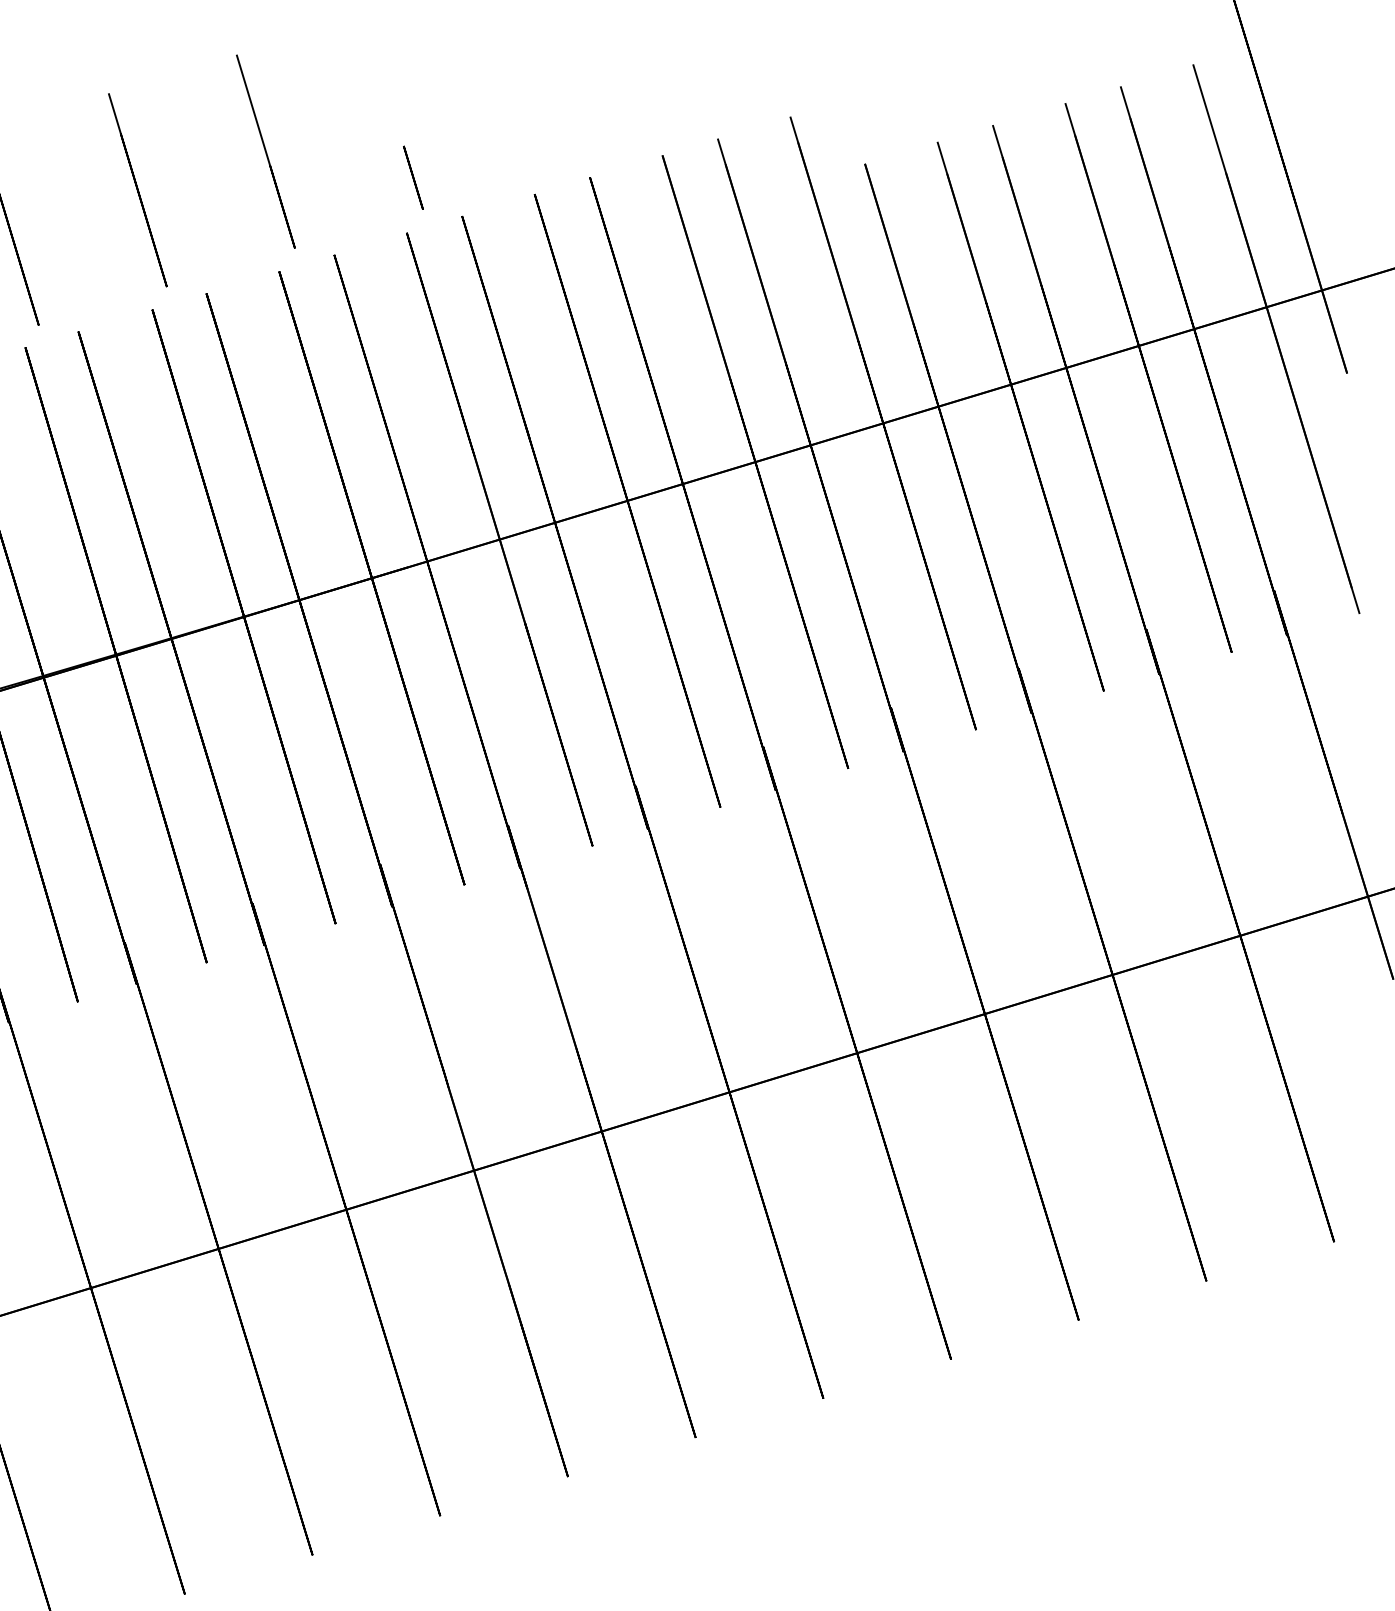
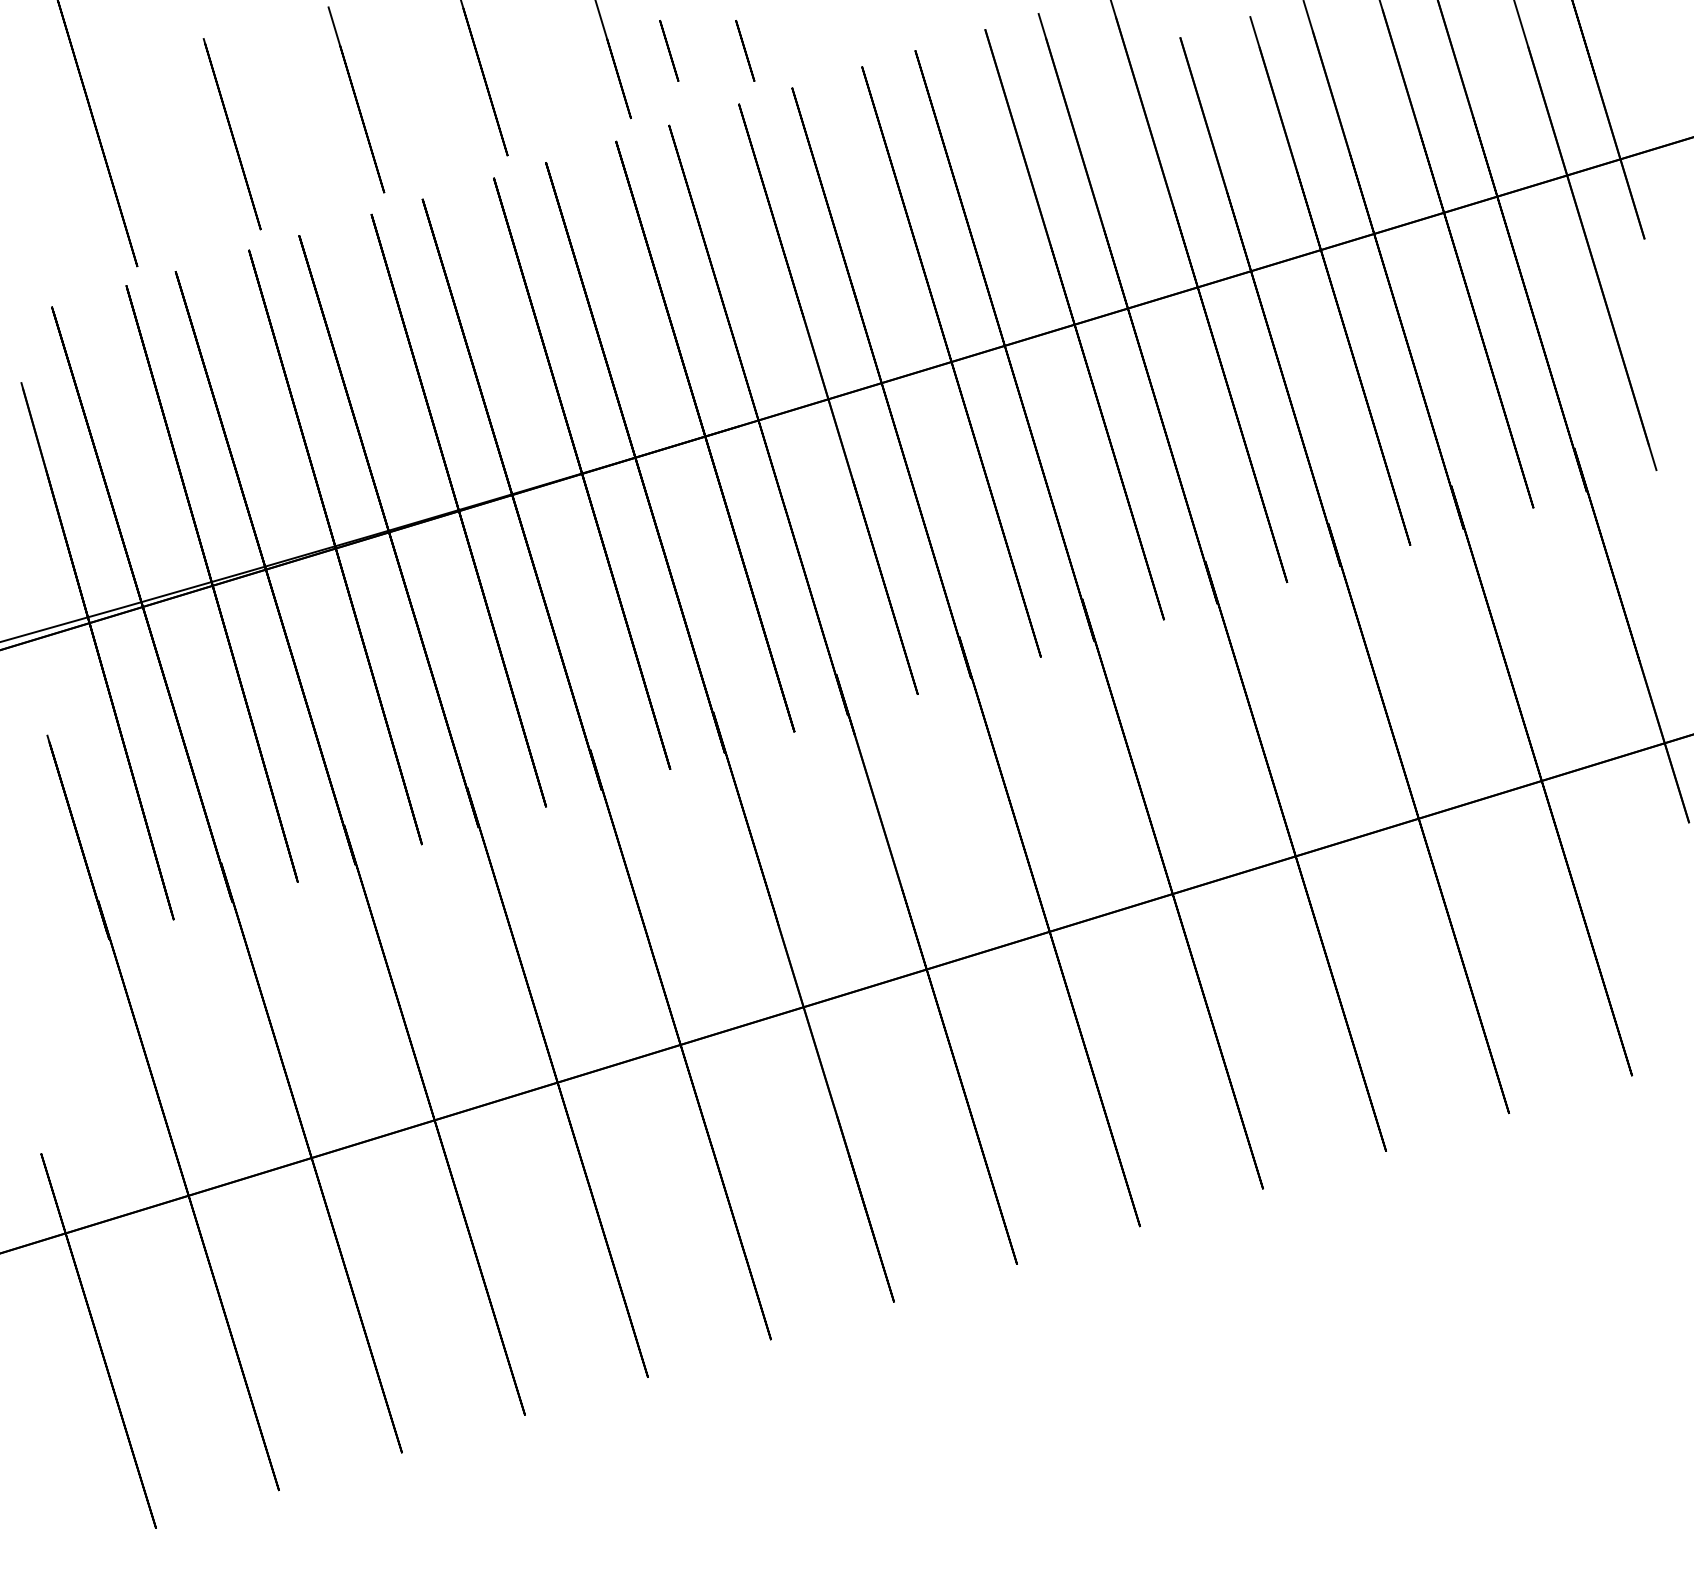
line: (334, 177) -> (669, 50), added

